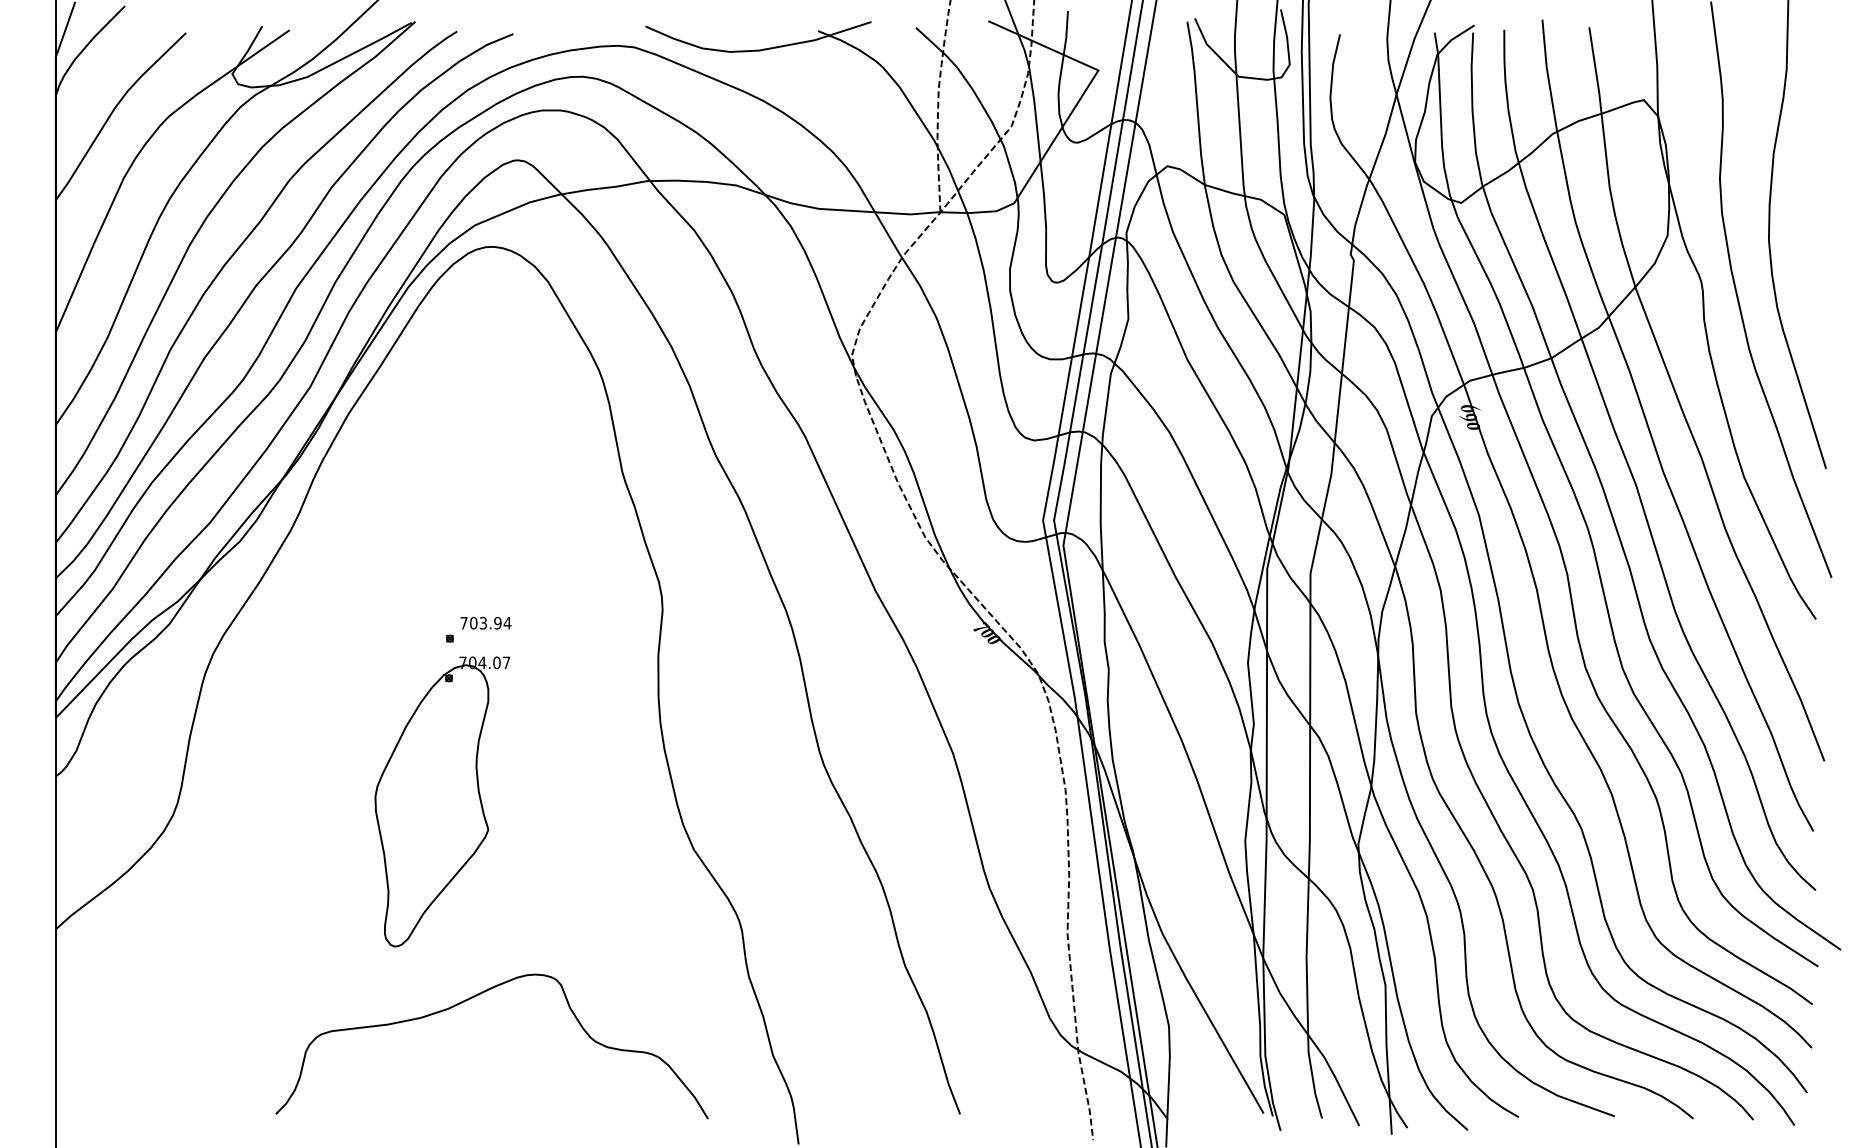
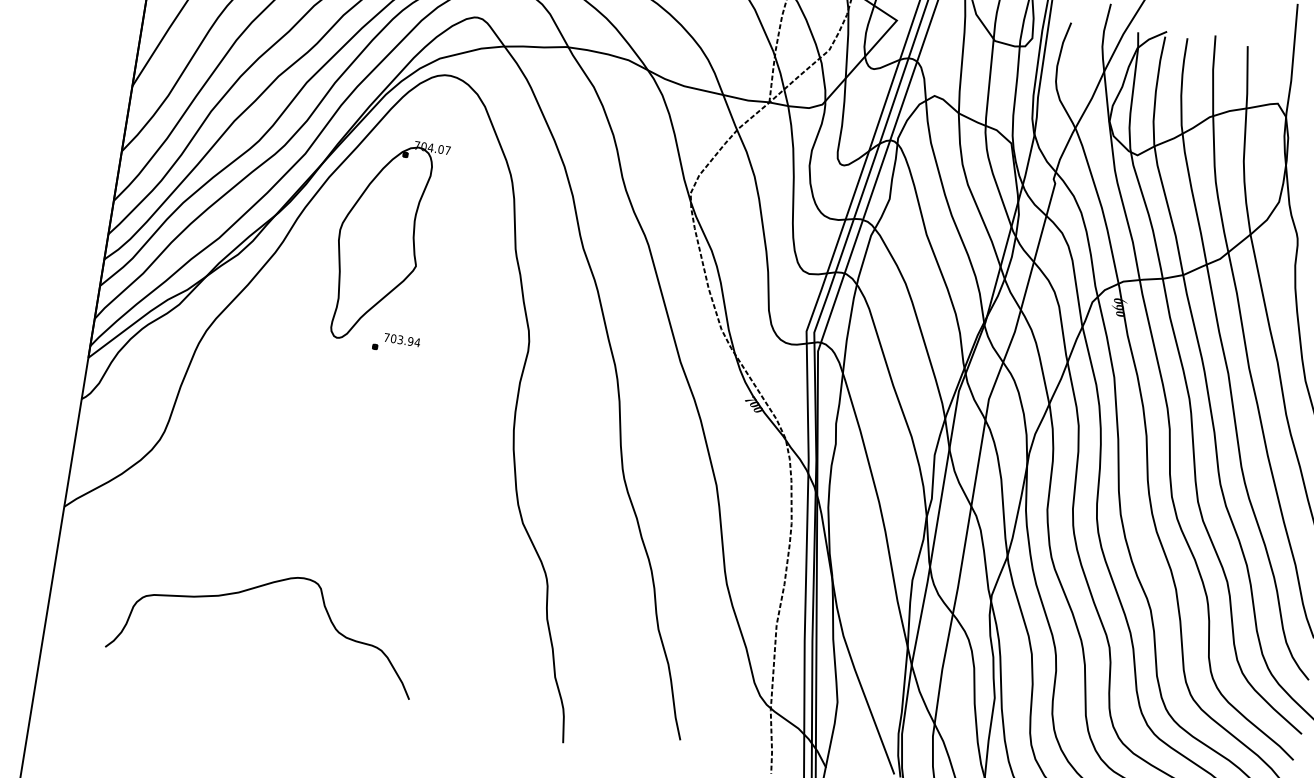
part: (442, 801) -> (386, 240), moved
curve: (468, 1000) -> (253, 588), moved

